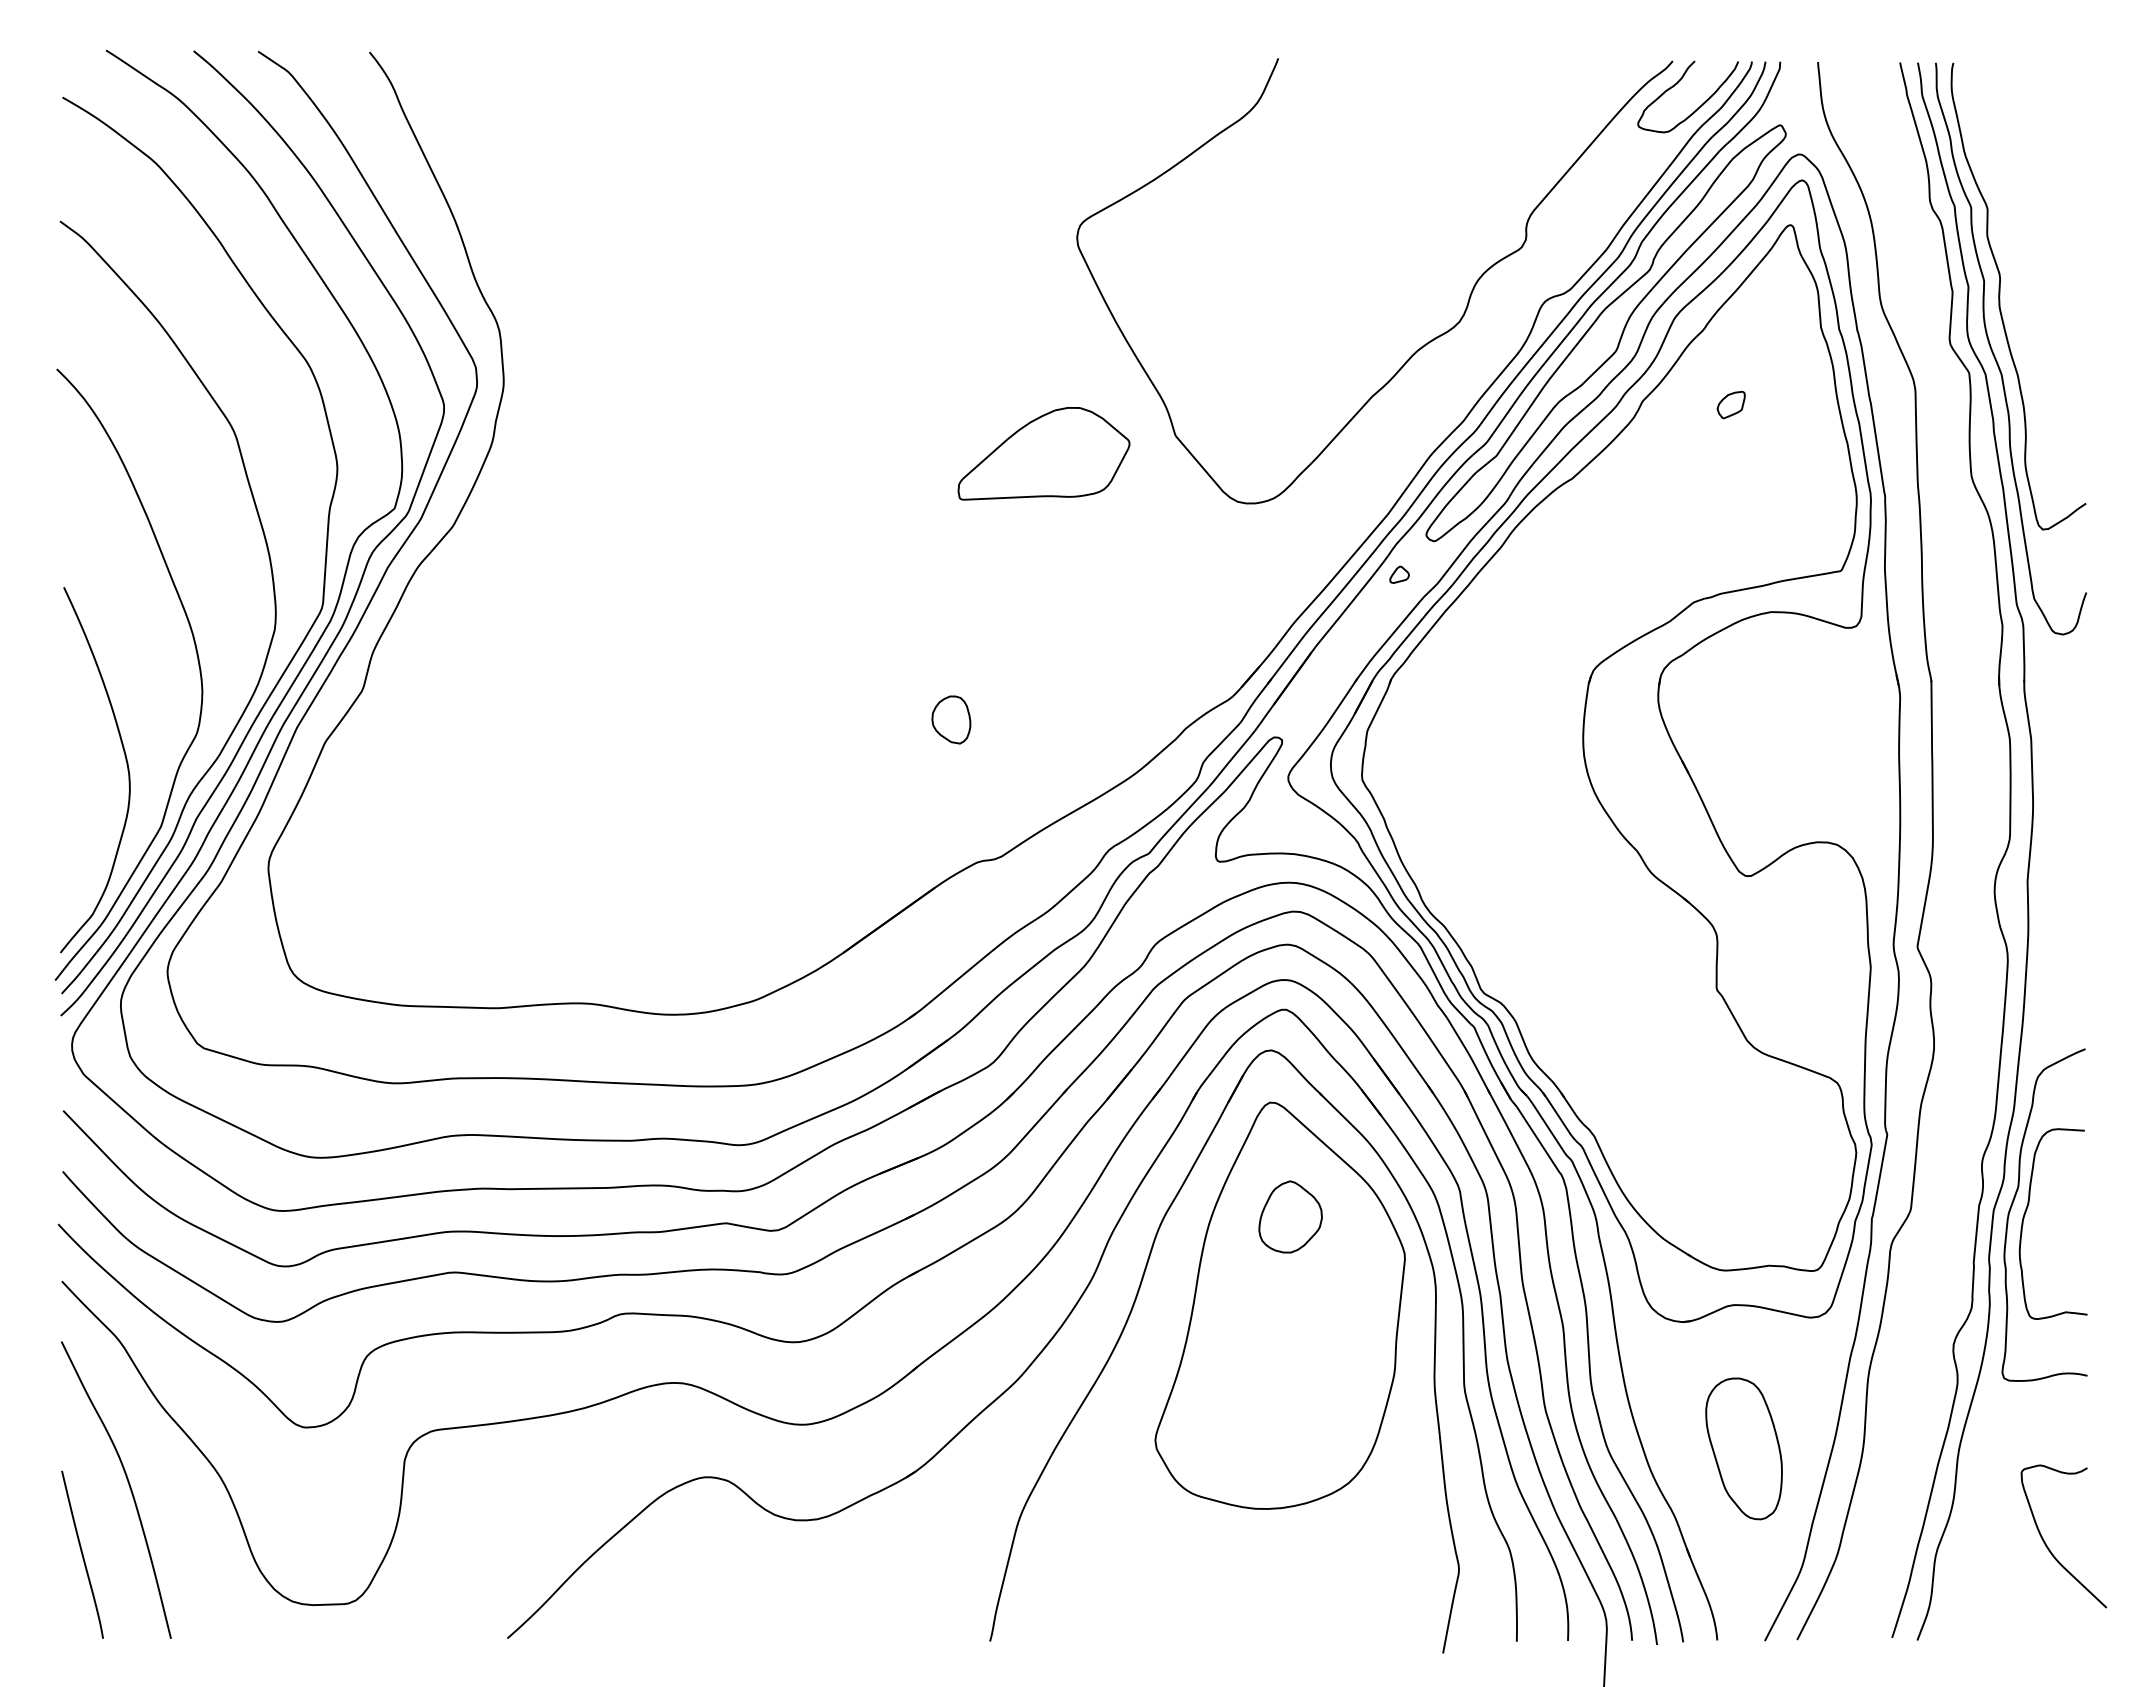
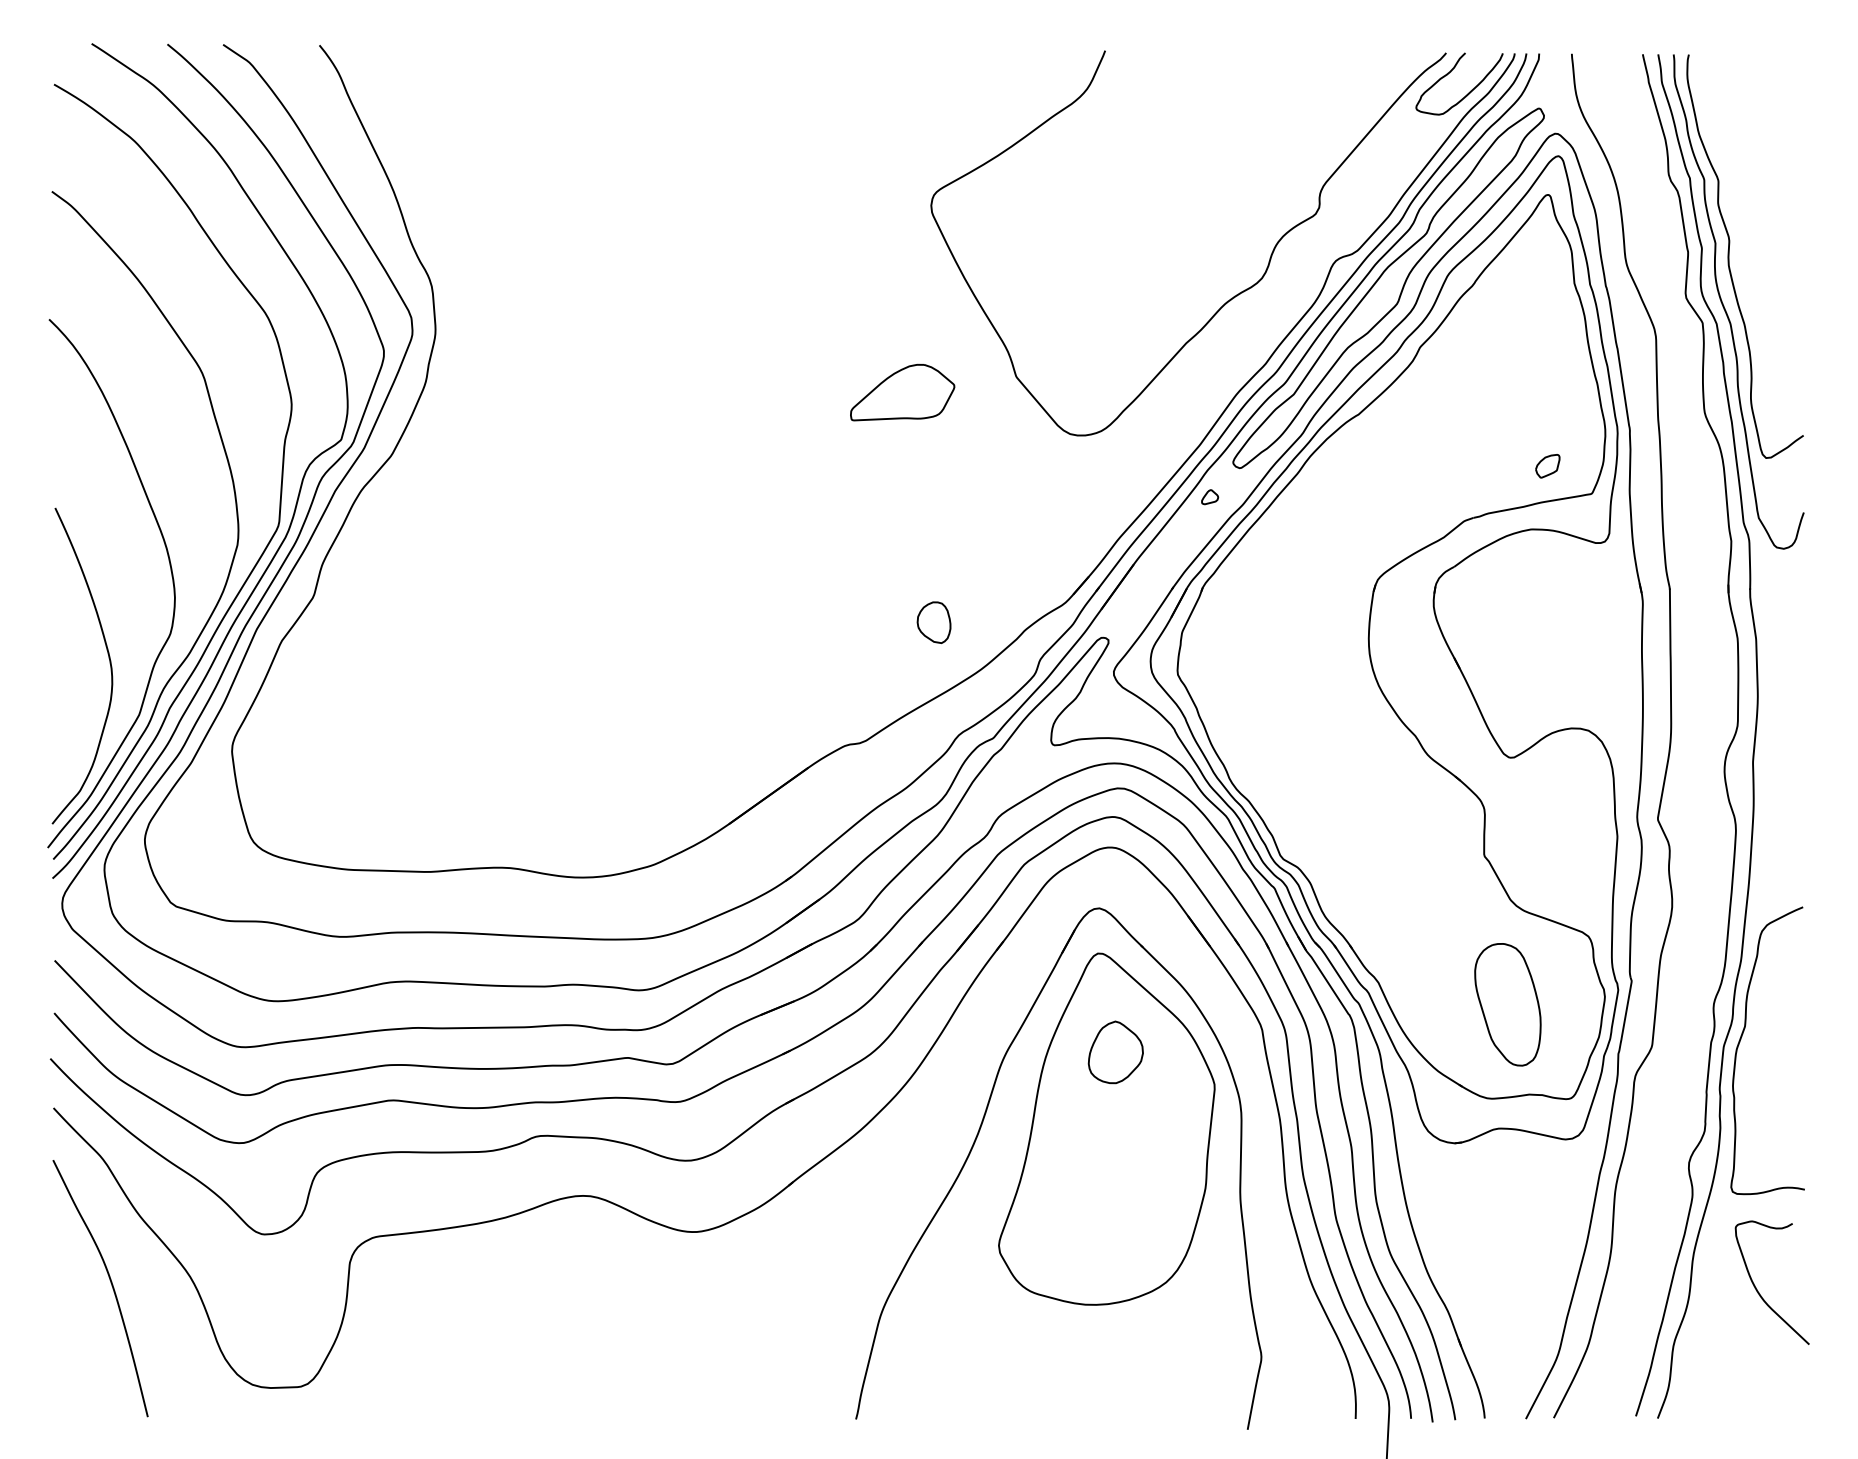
part: (1730, 405) -> (1547, 466), moved
part: (1043, 453) -> (902, 392), size x0.7
part: (951, 719) -> (934, 622), moved
curve: (2025, 1215) -> (1751, 1051), removed
part: (1043, 1347) -> (902, 1165), removed
part: (1743, 1448) -> (1507, 1004), moved
curve: (2047, 1545) -> (1758, 1290), moved
curve: (82, 1554) -> (71, 1344), removed

